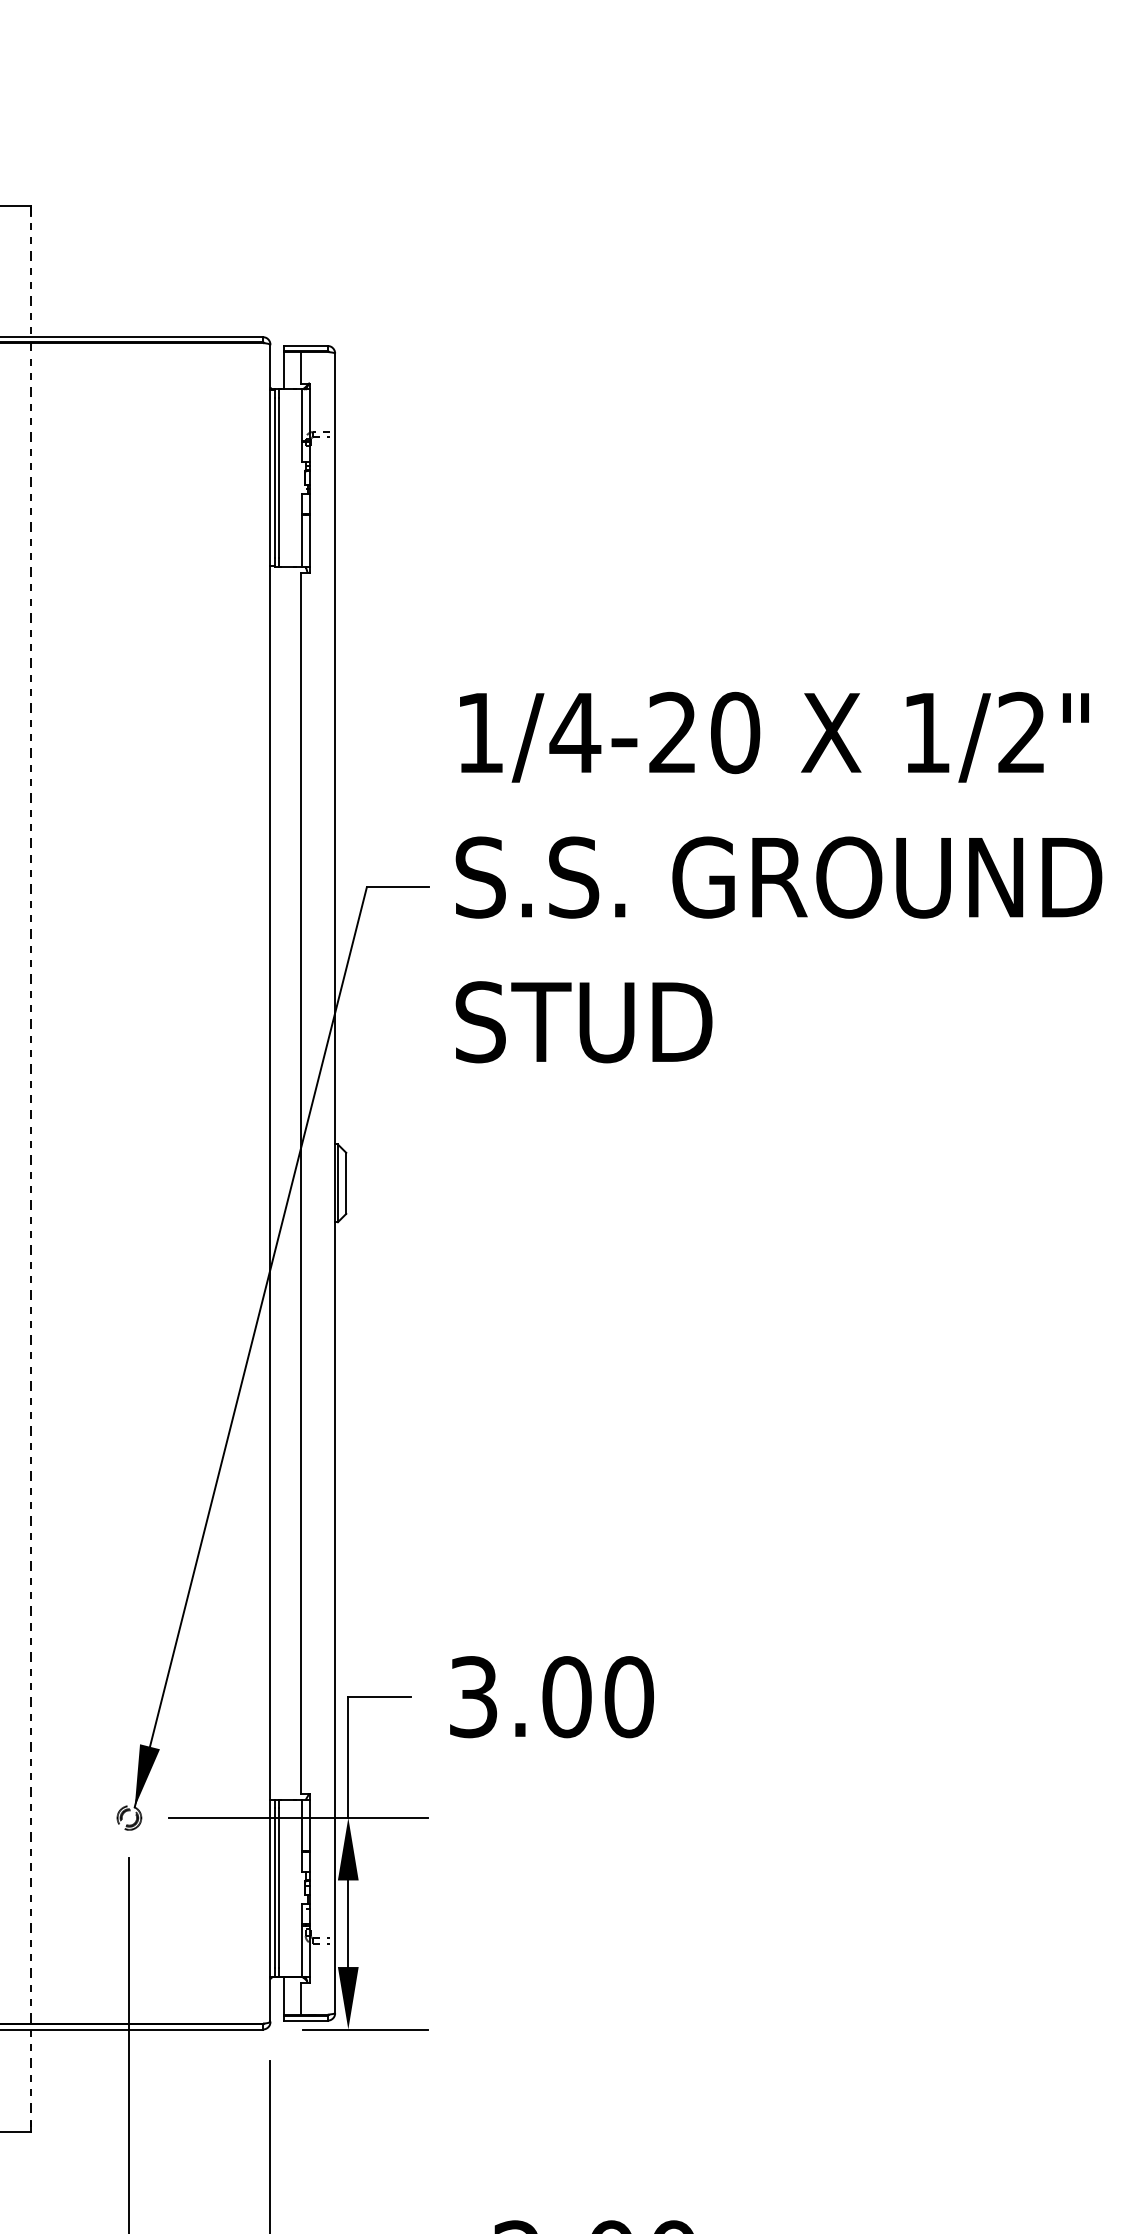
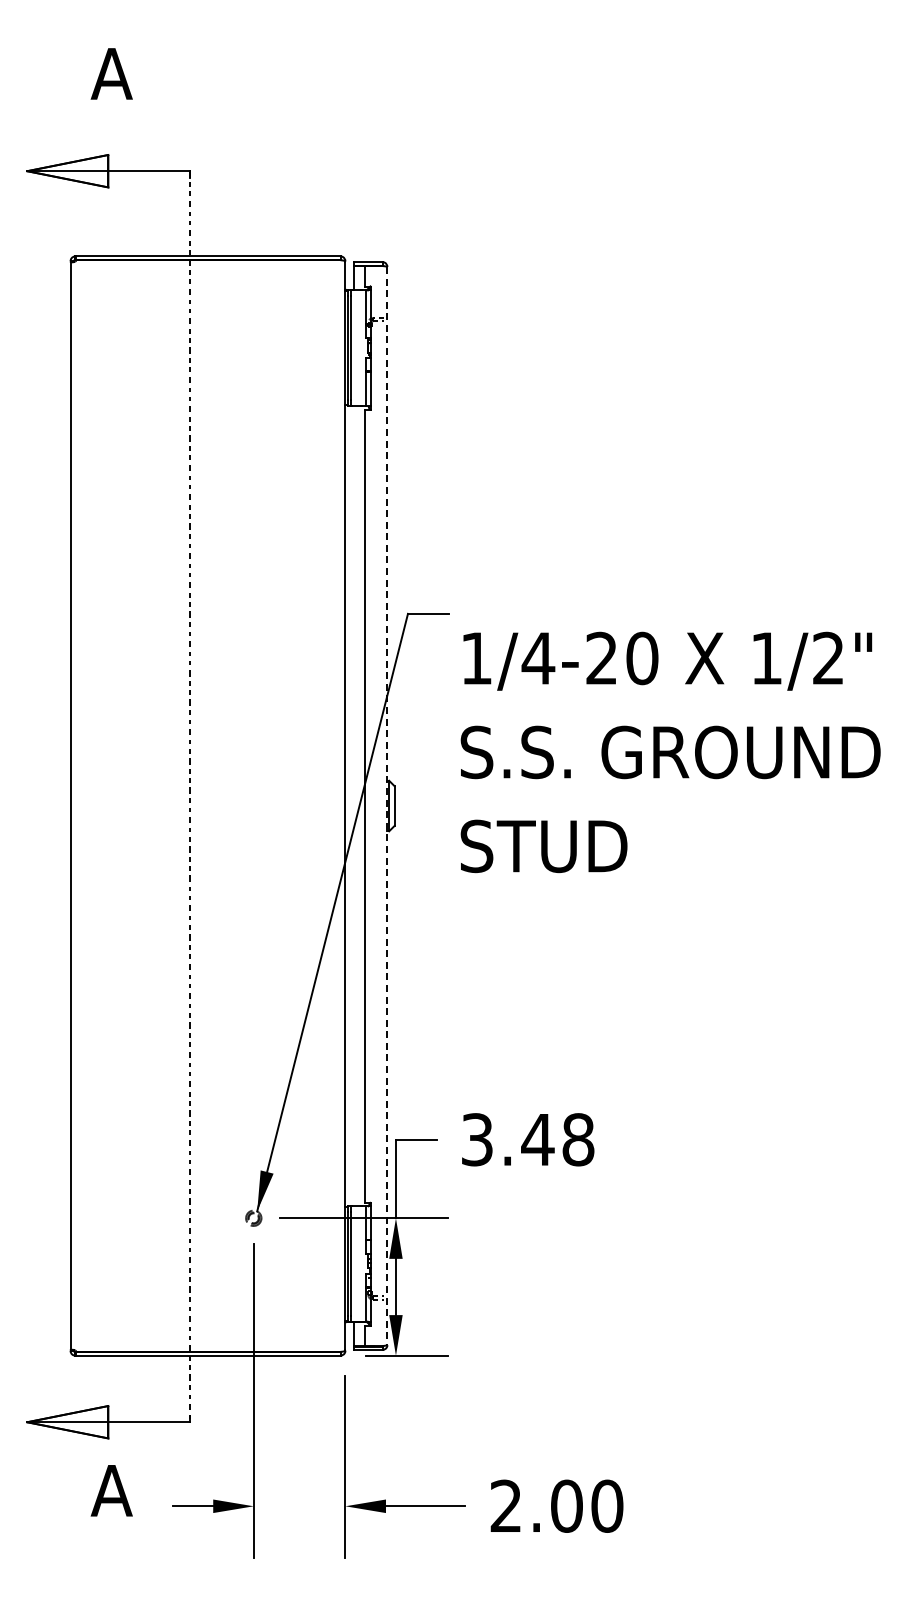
text: (778, 877) -> (670, 752), moved
line: (335, 1184) -> (387, 806), solid -> dashed
text: (597, 1696) -> (557, 1139), 3.00 -> 3.48

